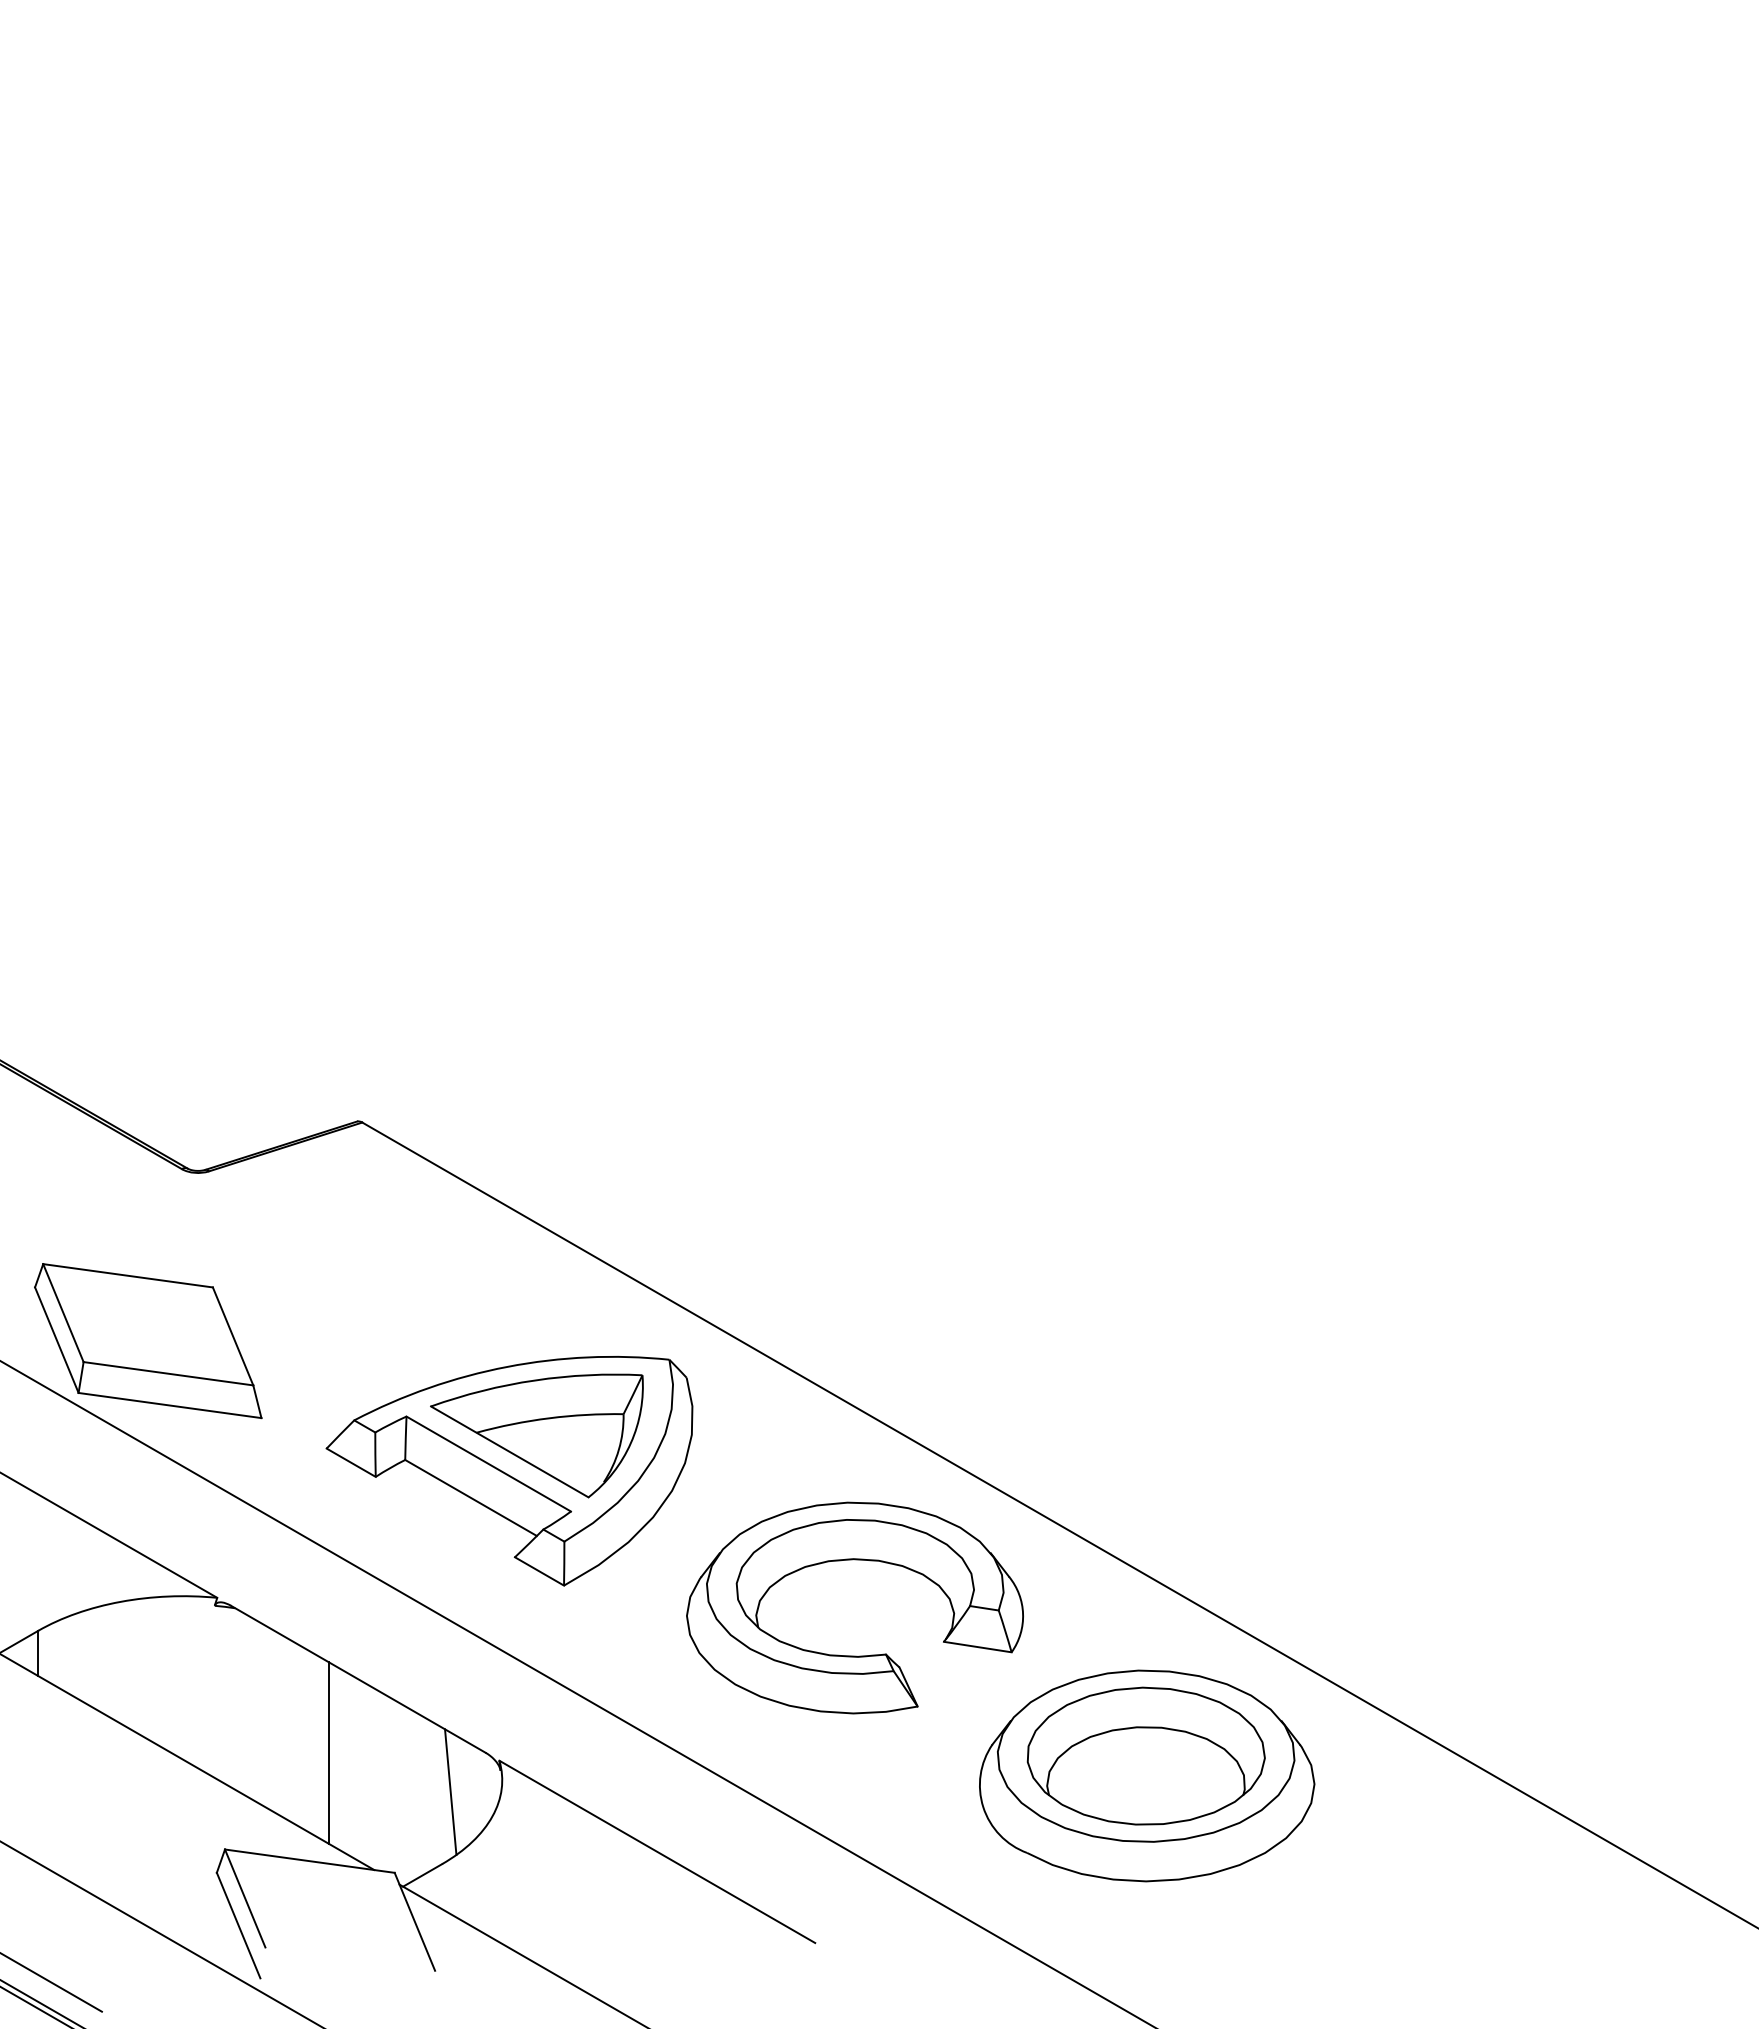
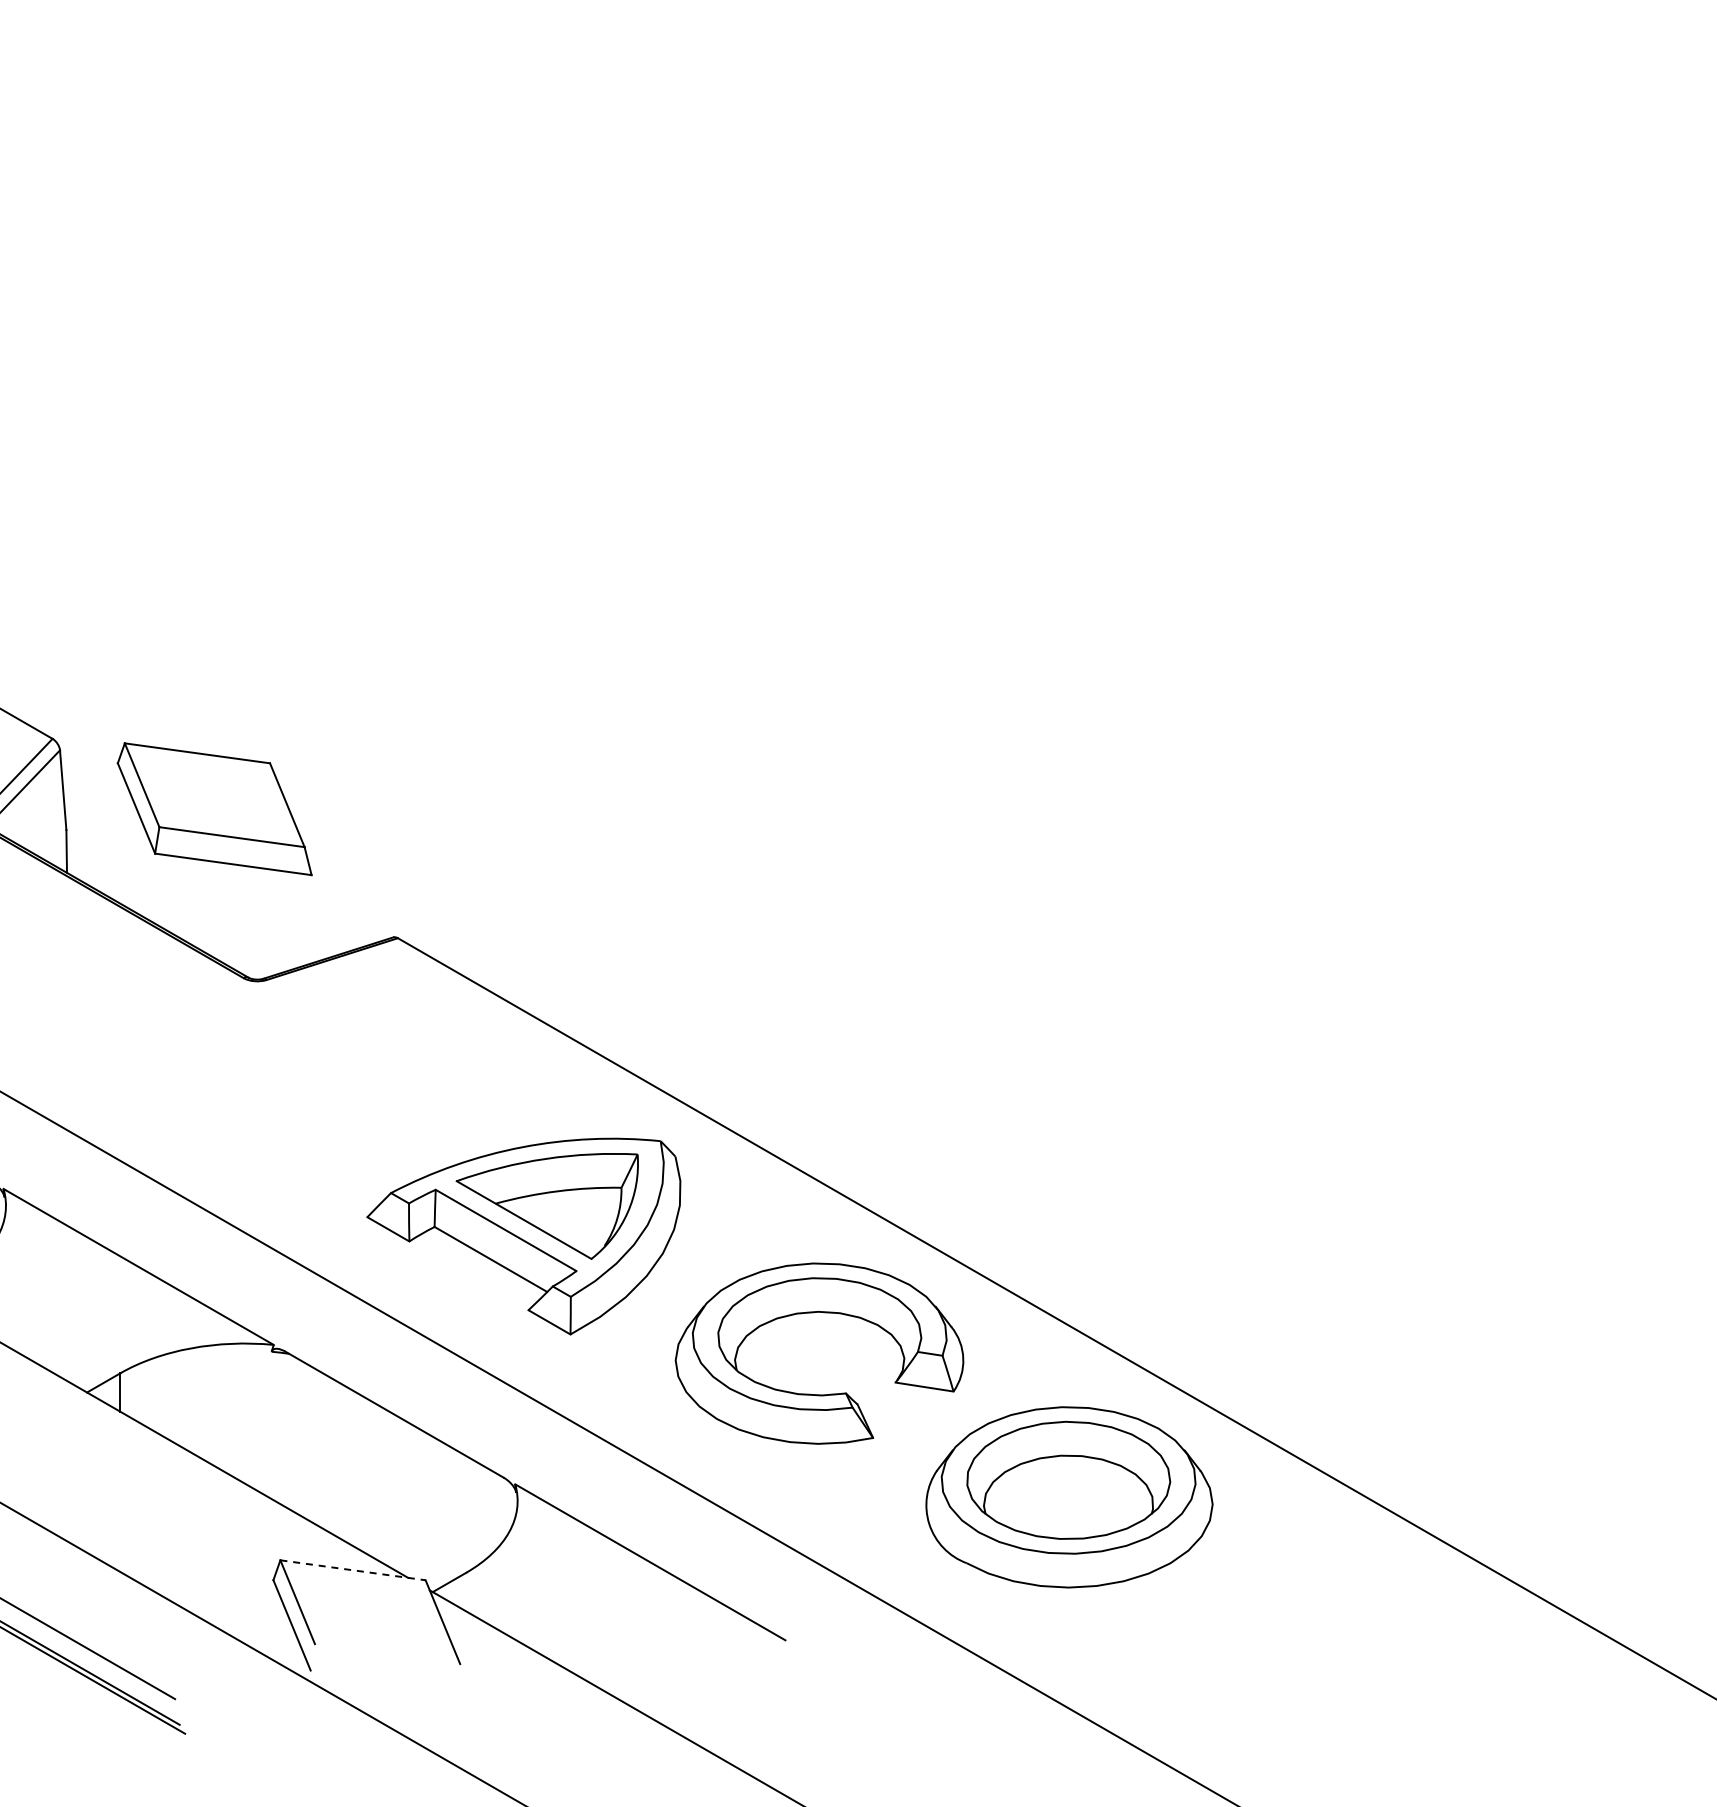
part: (147, 1341) -> (214, 809), moved
line: (327, 1752) -> (368, 1477), removed
line: (450, 1791) -> (473, 1510), removed
line: (310, 1861) -> (353, 1570), solid -> dashed

